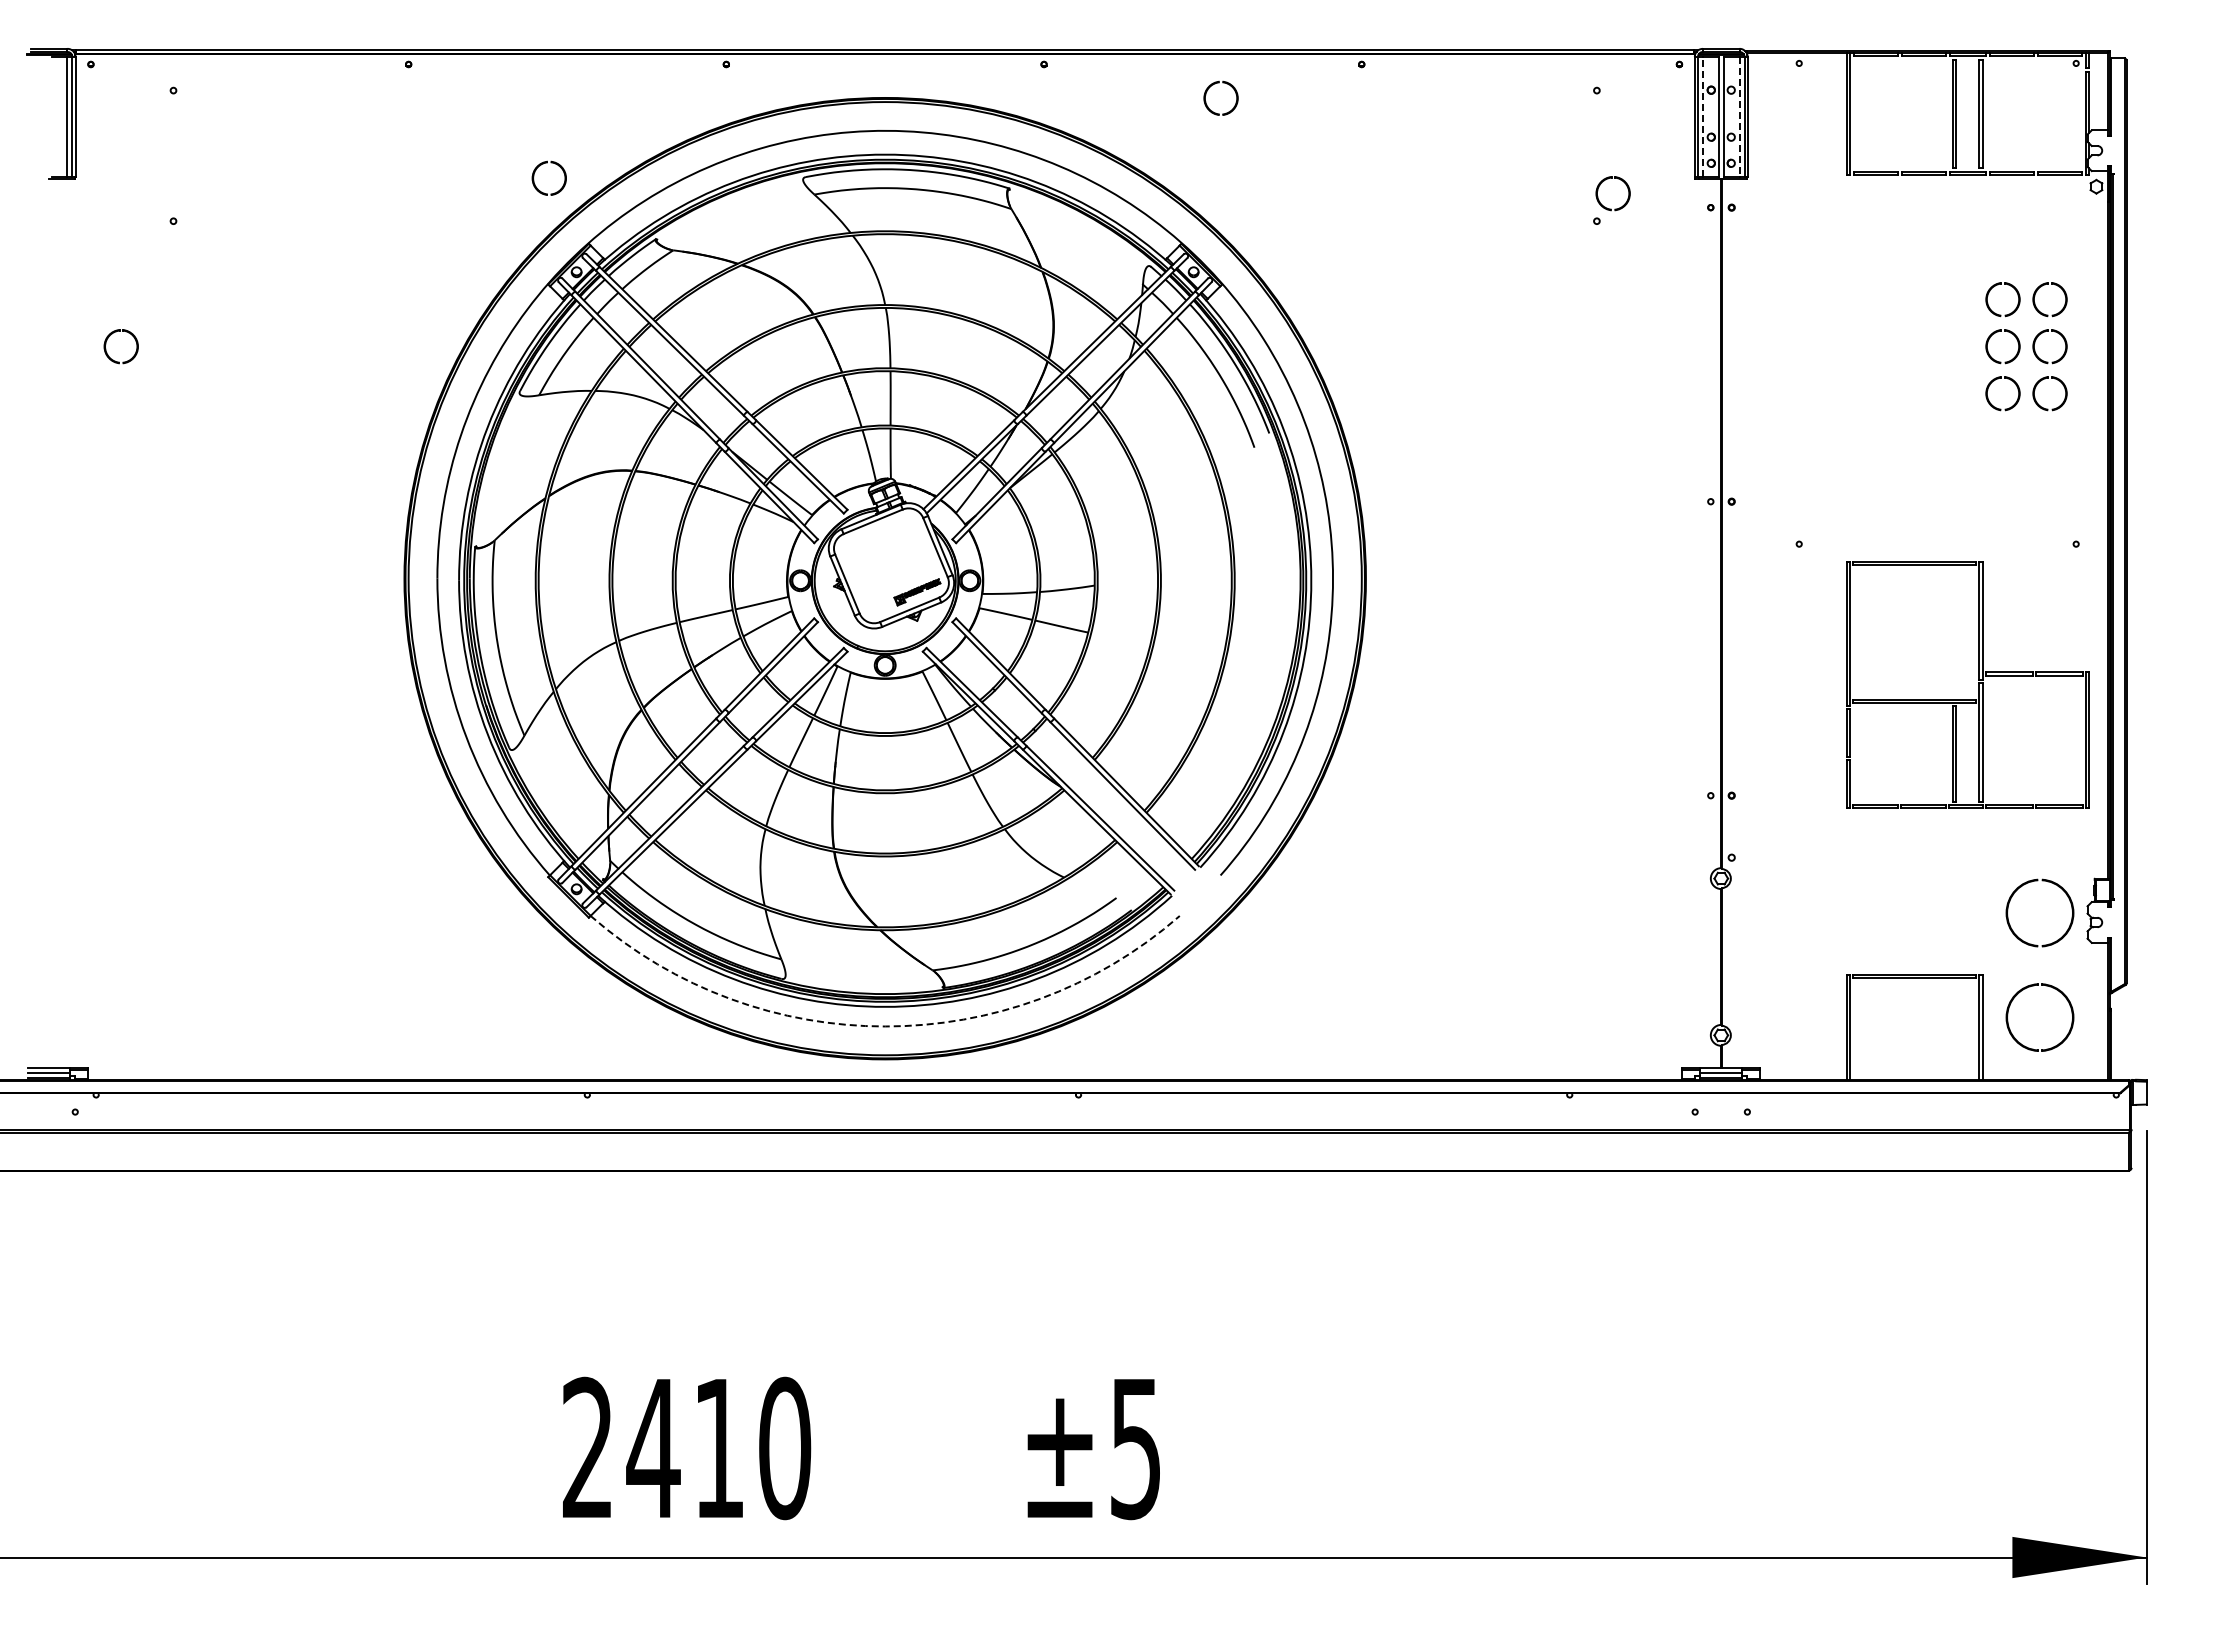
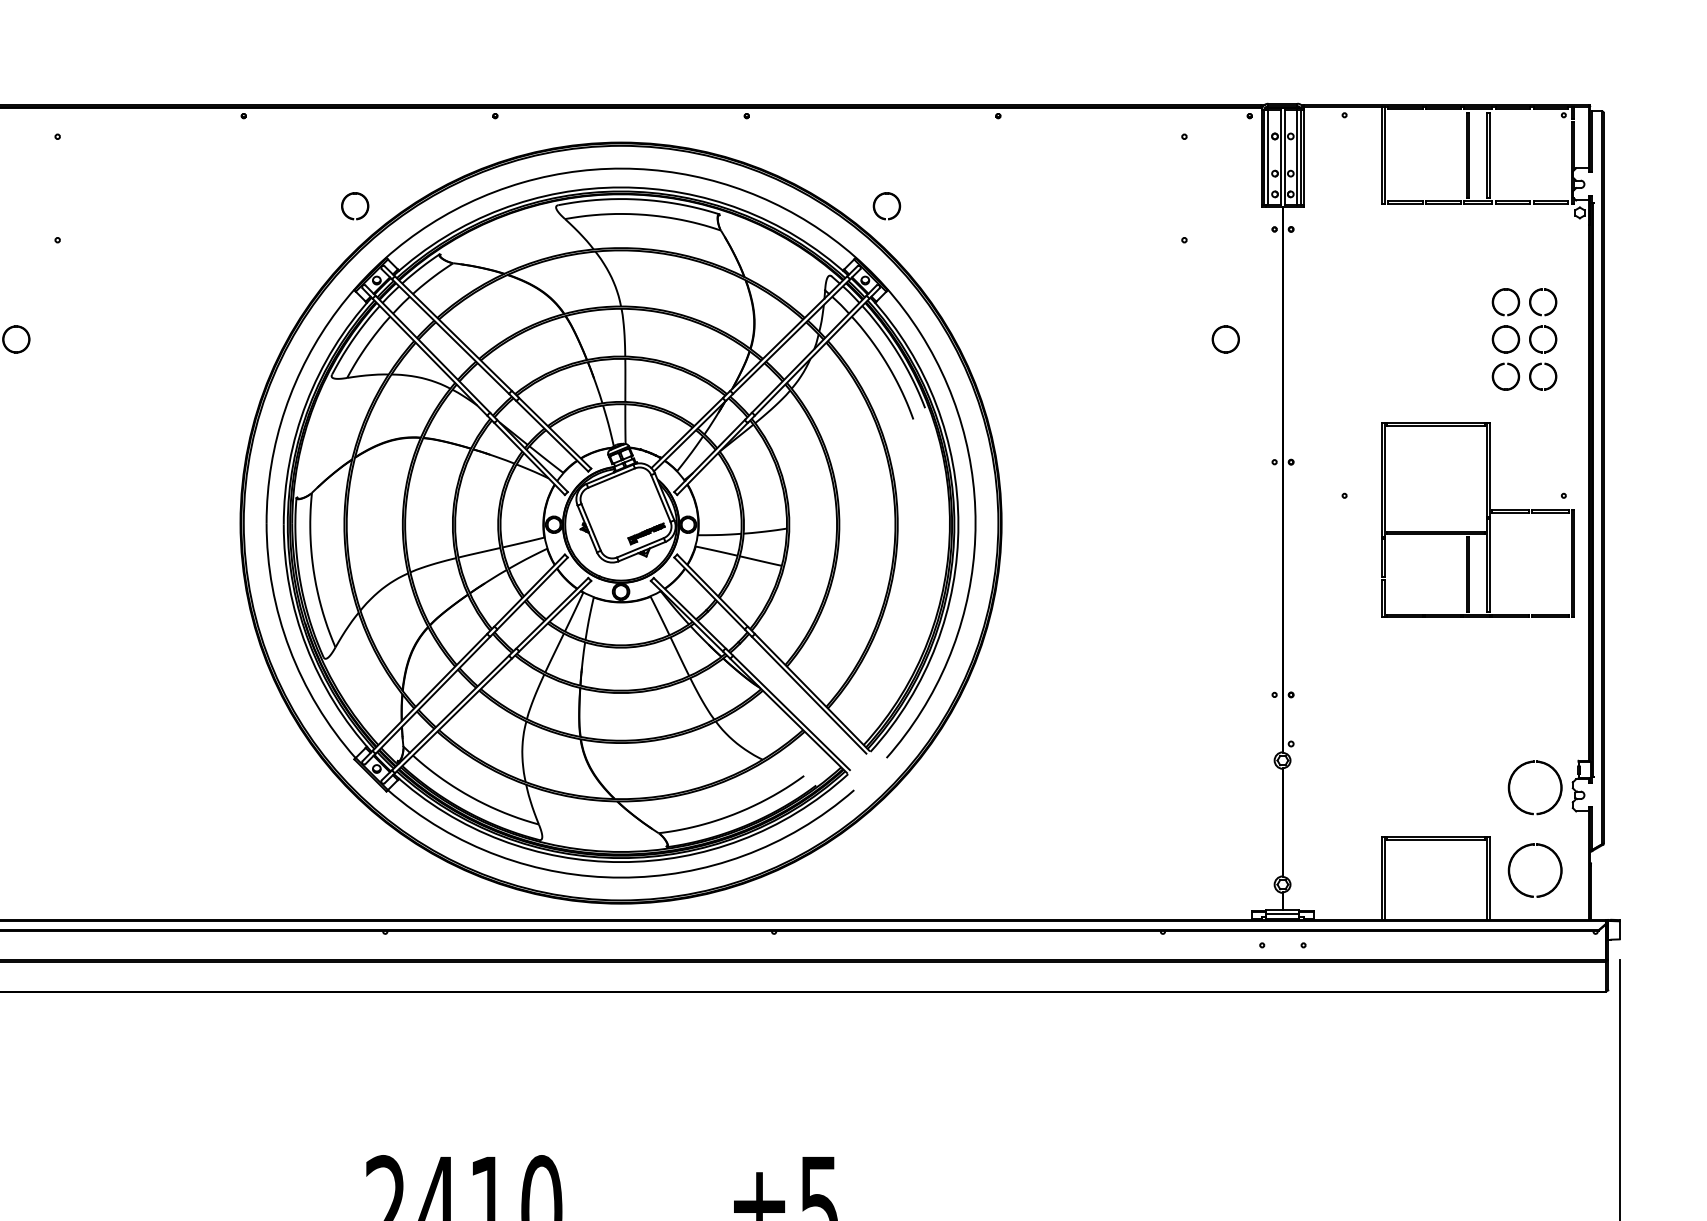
part: (1213, 85) -> (880, 196), moved
line: (1702, 116) -> (1268, 157), dashed -> solid
line: (1739, 117) -> (1297, 158), dashed -> solid
part: (1599, 187) -> (1215, 334), moved
part: (1978, 684) -> (1486, 519), moved
arc: (885, 1026) -> (621, 877), dashed -> solid

